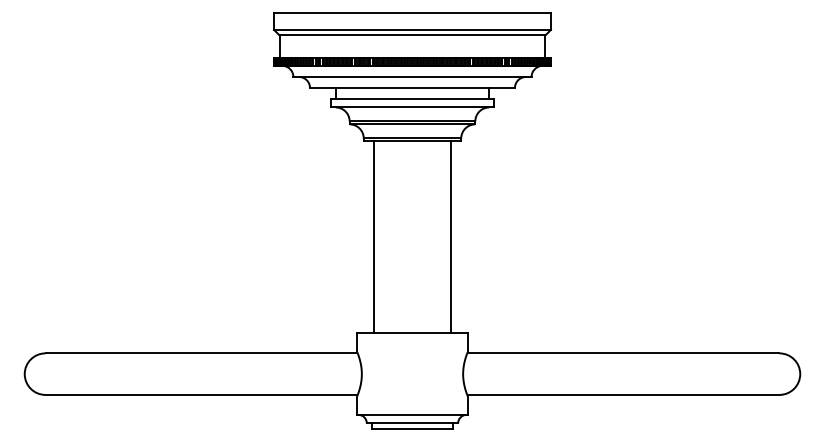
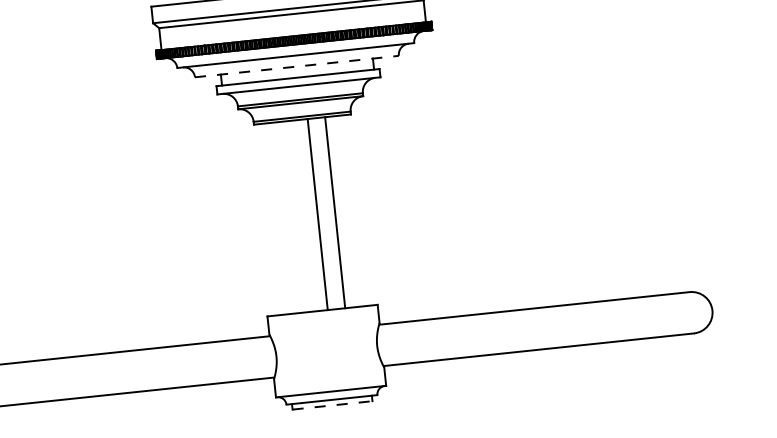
line: (412, 88) -> (296, 67), solid -> dashed
line: (373, 237) -> (317, 214), moved
line: (451, 237) -> (335, 212), moved
line: (412, 428) -> (332, 405), solid -> dashed

